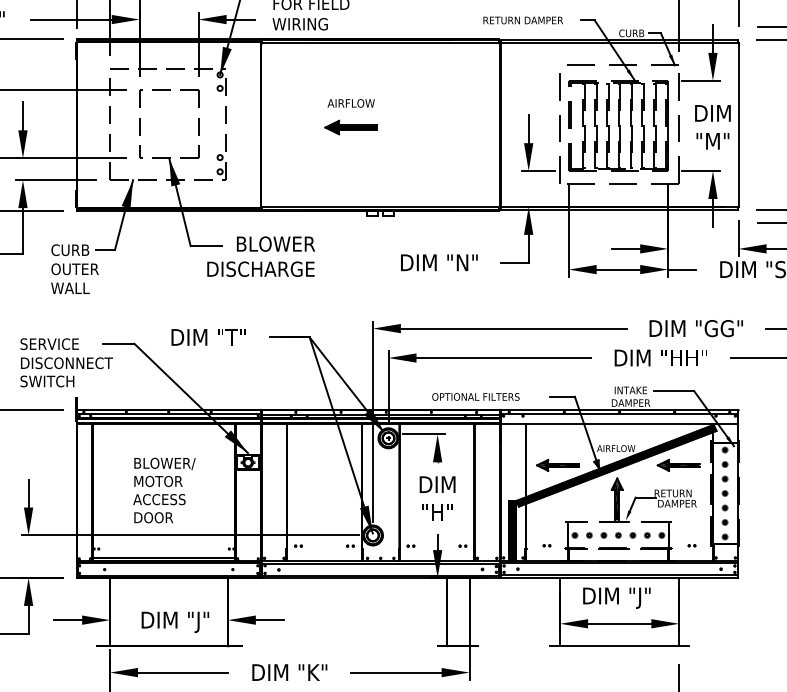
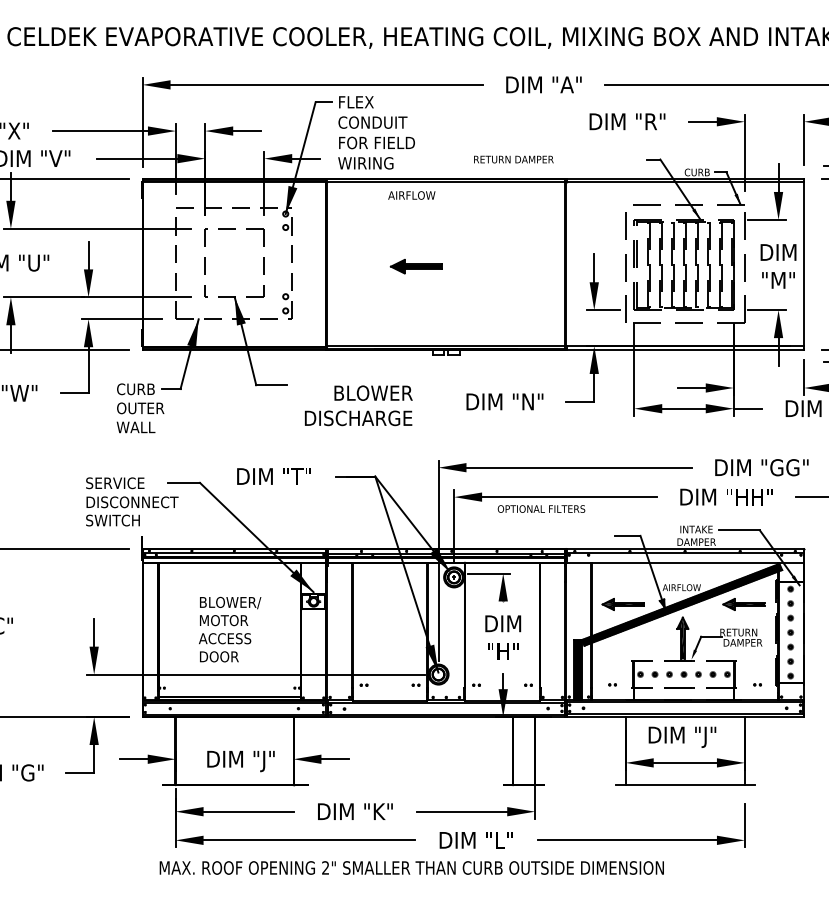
text: (522, 20) -> (513, 159), moved
text: (350, 103) -> (411, 195), moved
text: (260, 256) -> (358, 405), moved
text: (475, 396) -> (541, 508), moved

